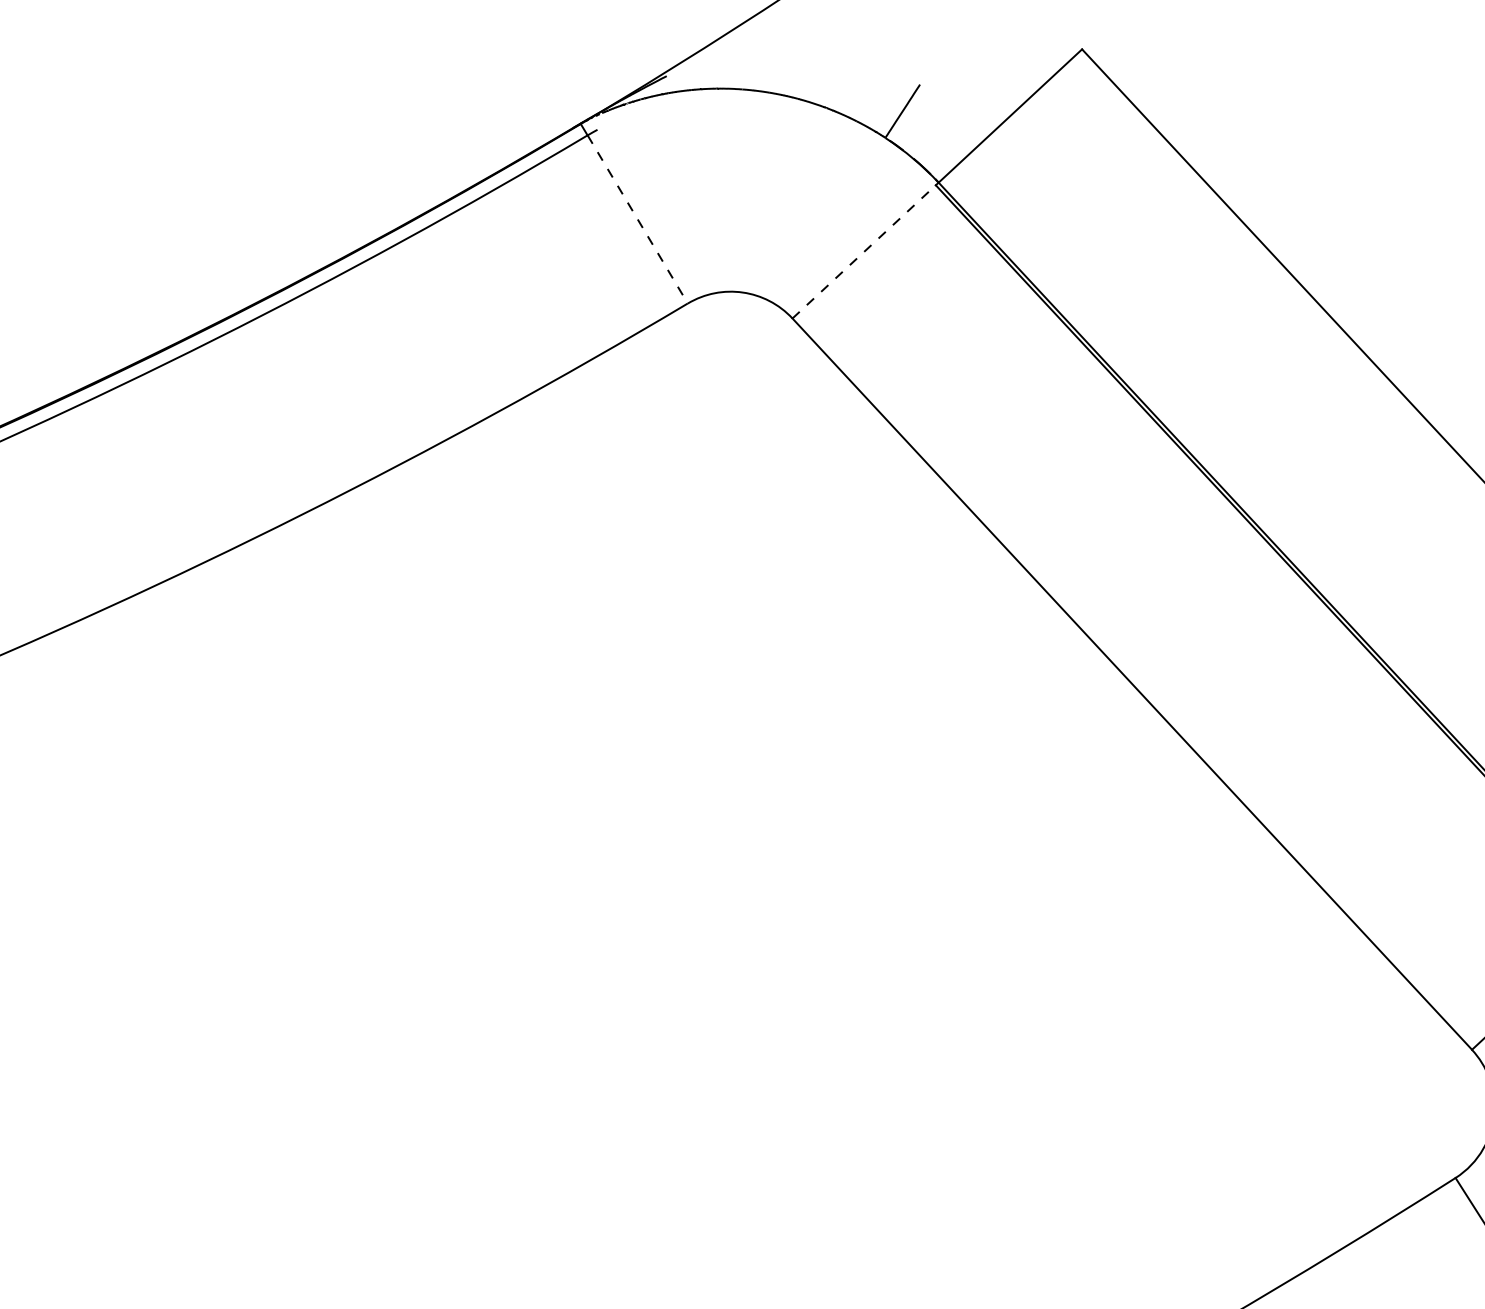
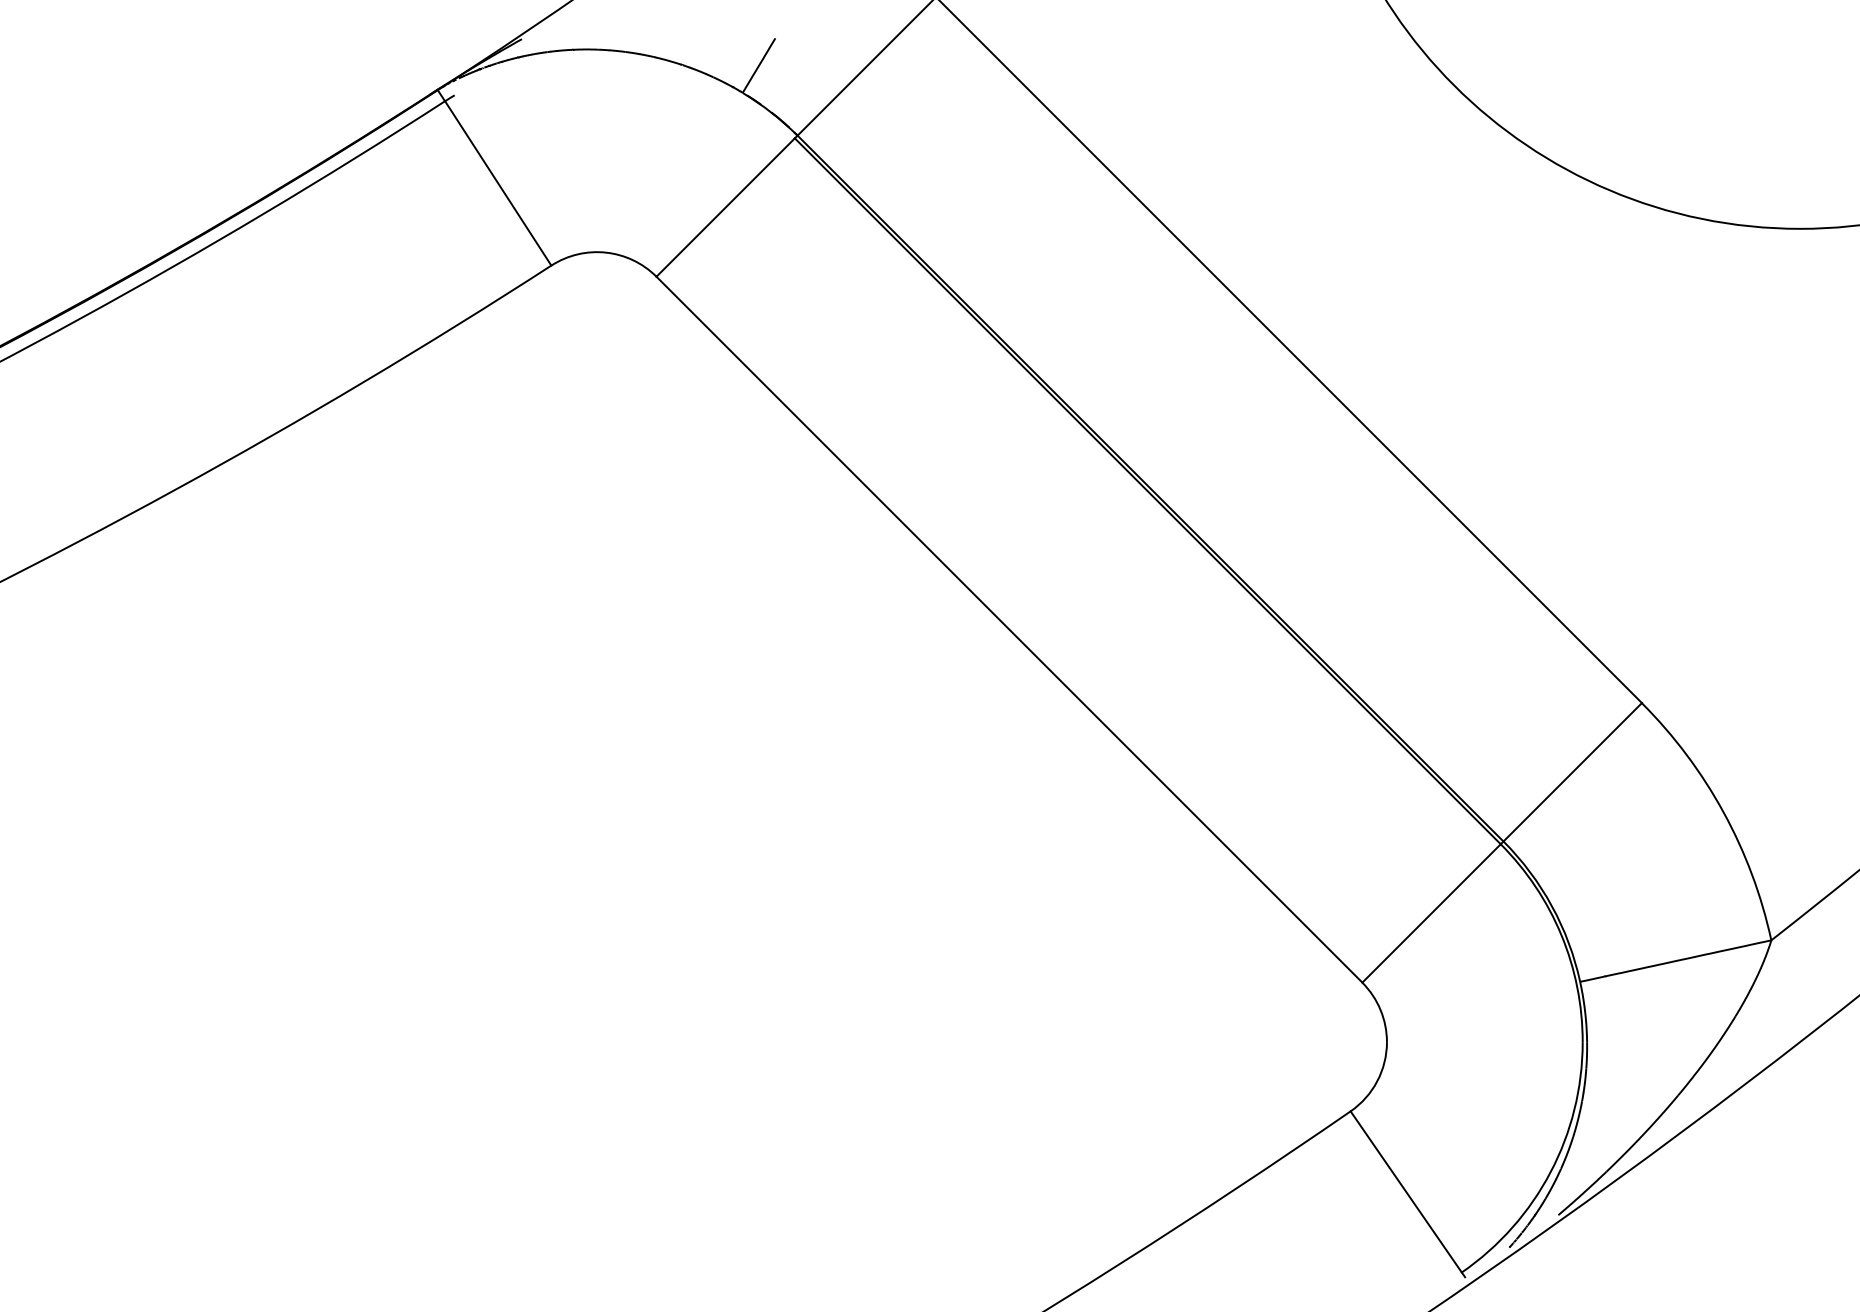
line: (638, 219) -> (498, 183), dashed -> solid
line: (863, 251) -> (725, 207), dashed -> solid

